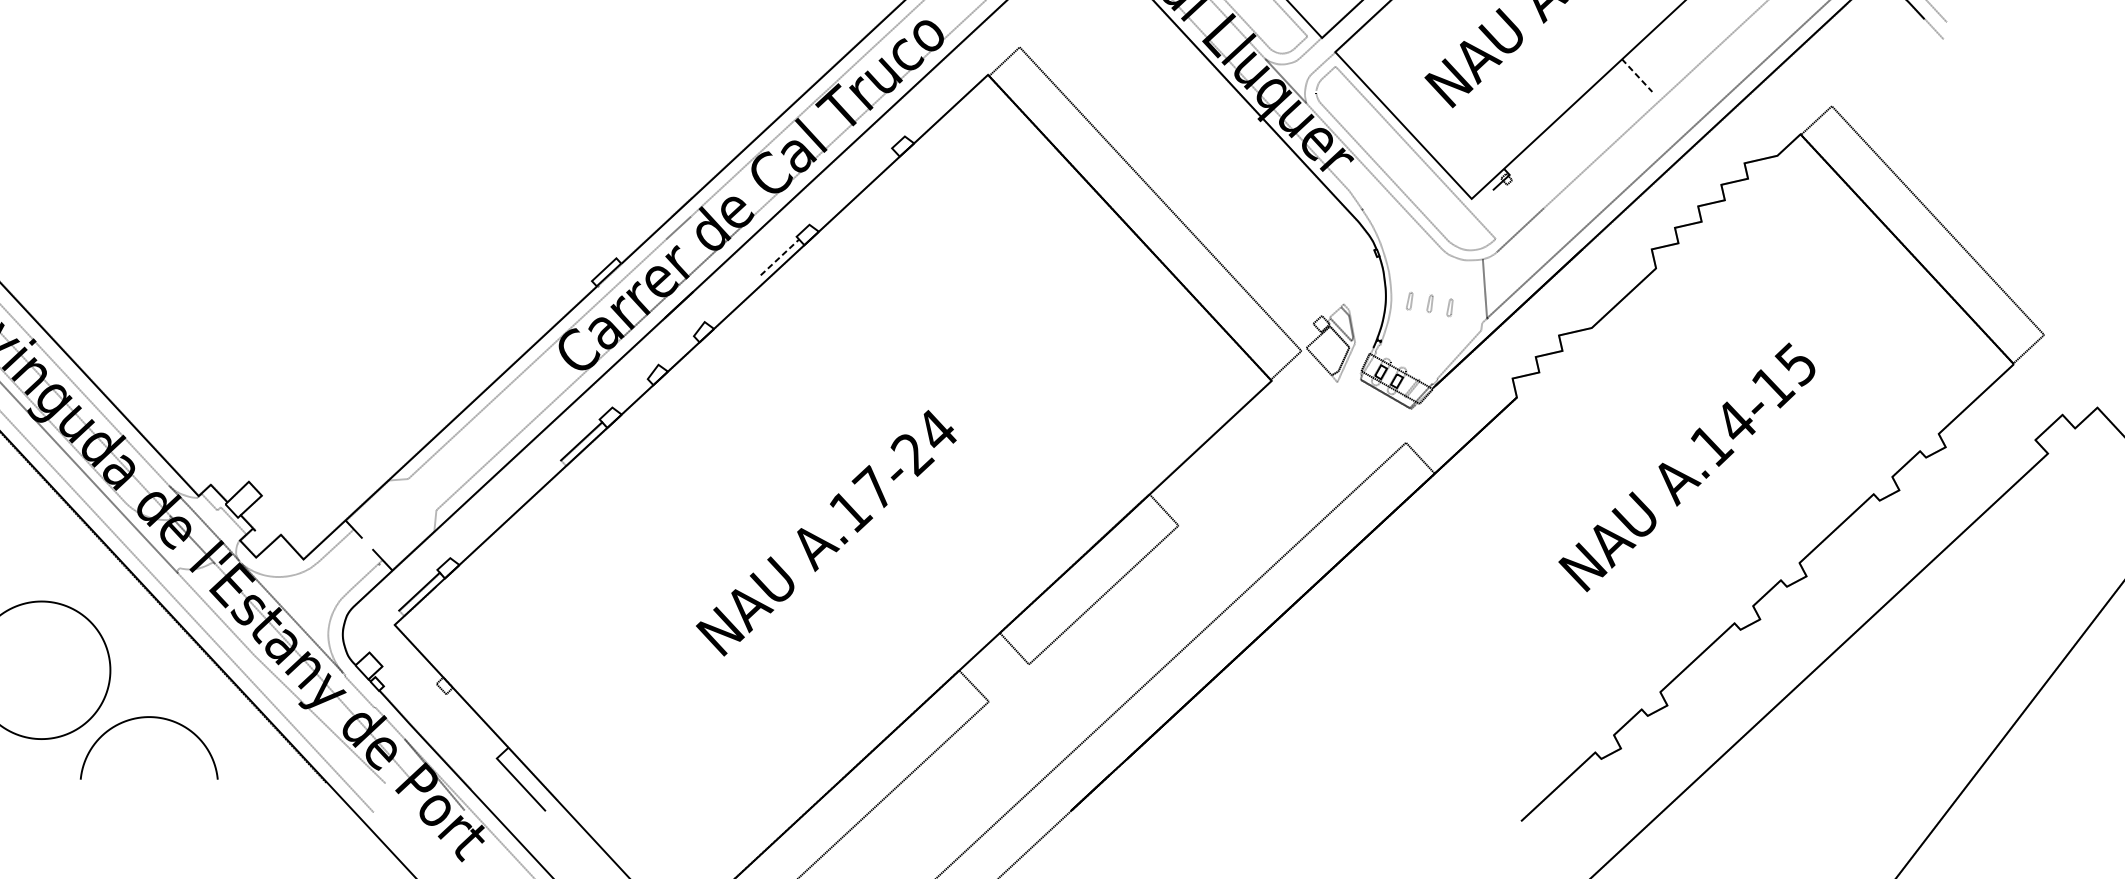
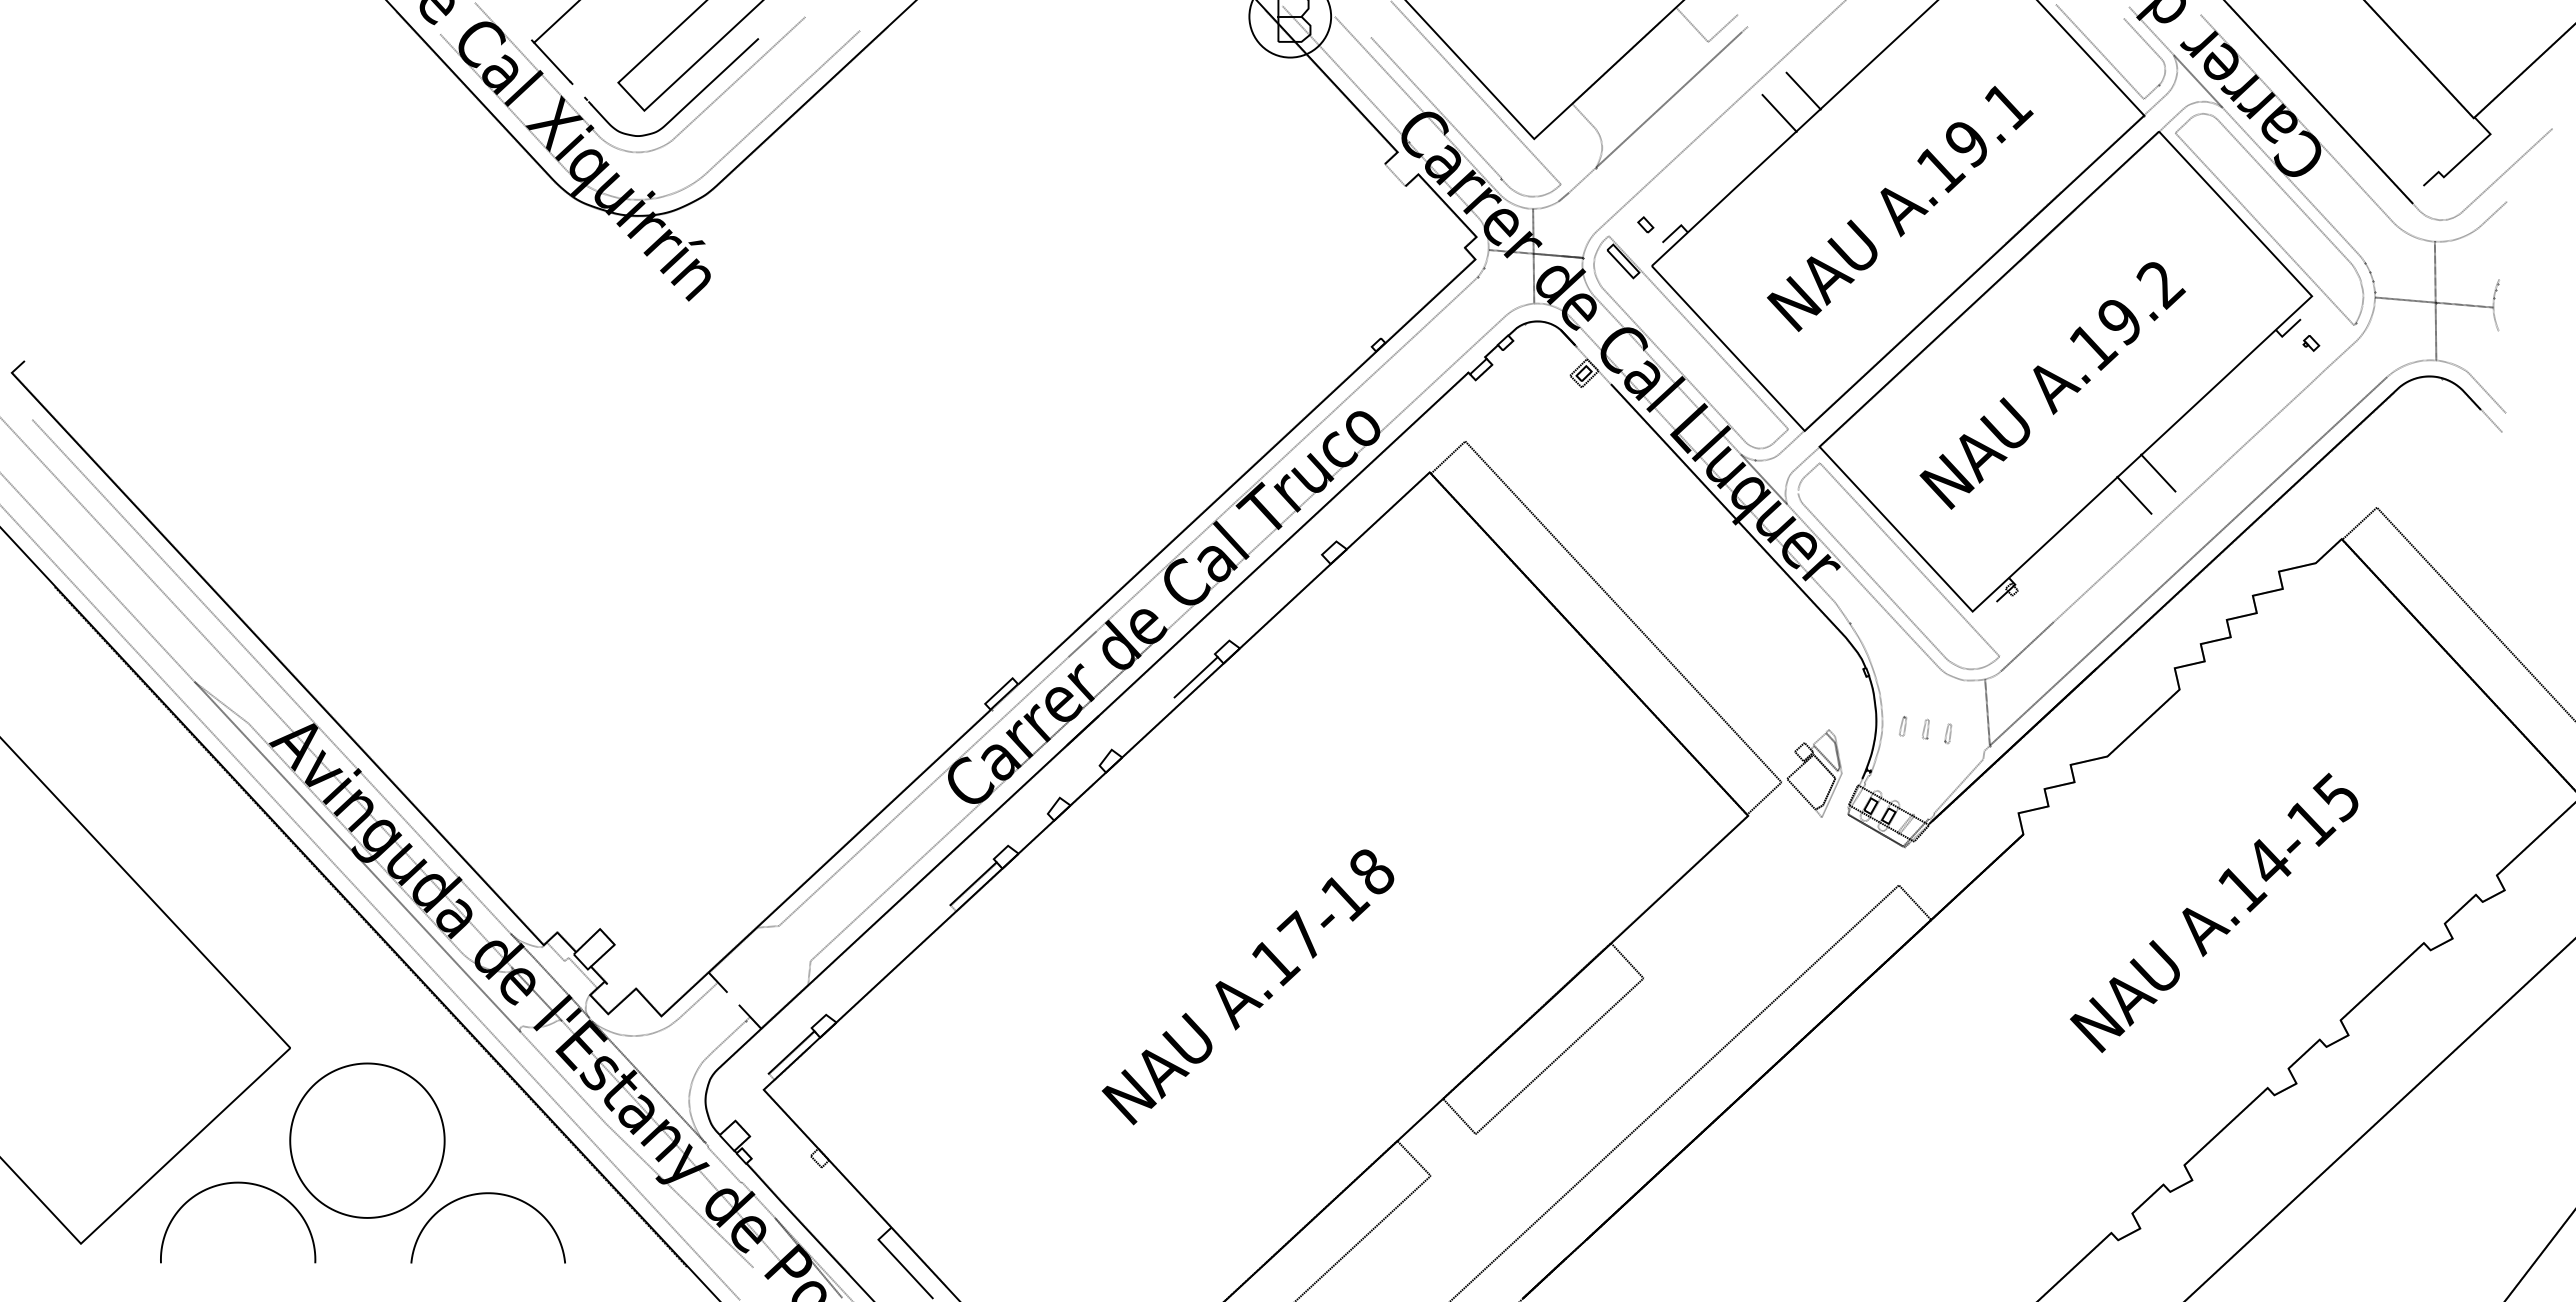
line: (1637, 75) -> (2158, 473), dashed -> solid
line: (1615, 94) -> (2134, 494), added
line: (780, 256) -> (1196, 676), dashed -> solid
text: (923, 442) -> (1357, 885), A.17-24 -> A.17-18

